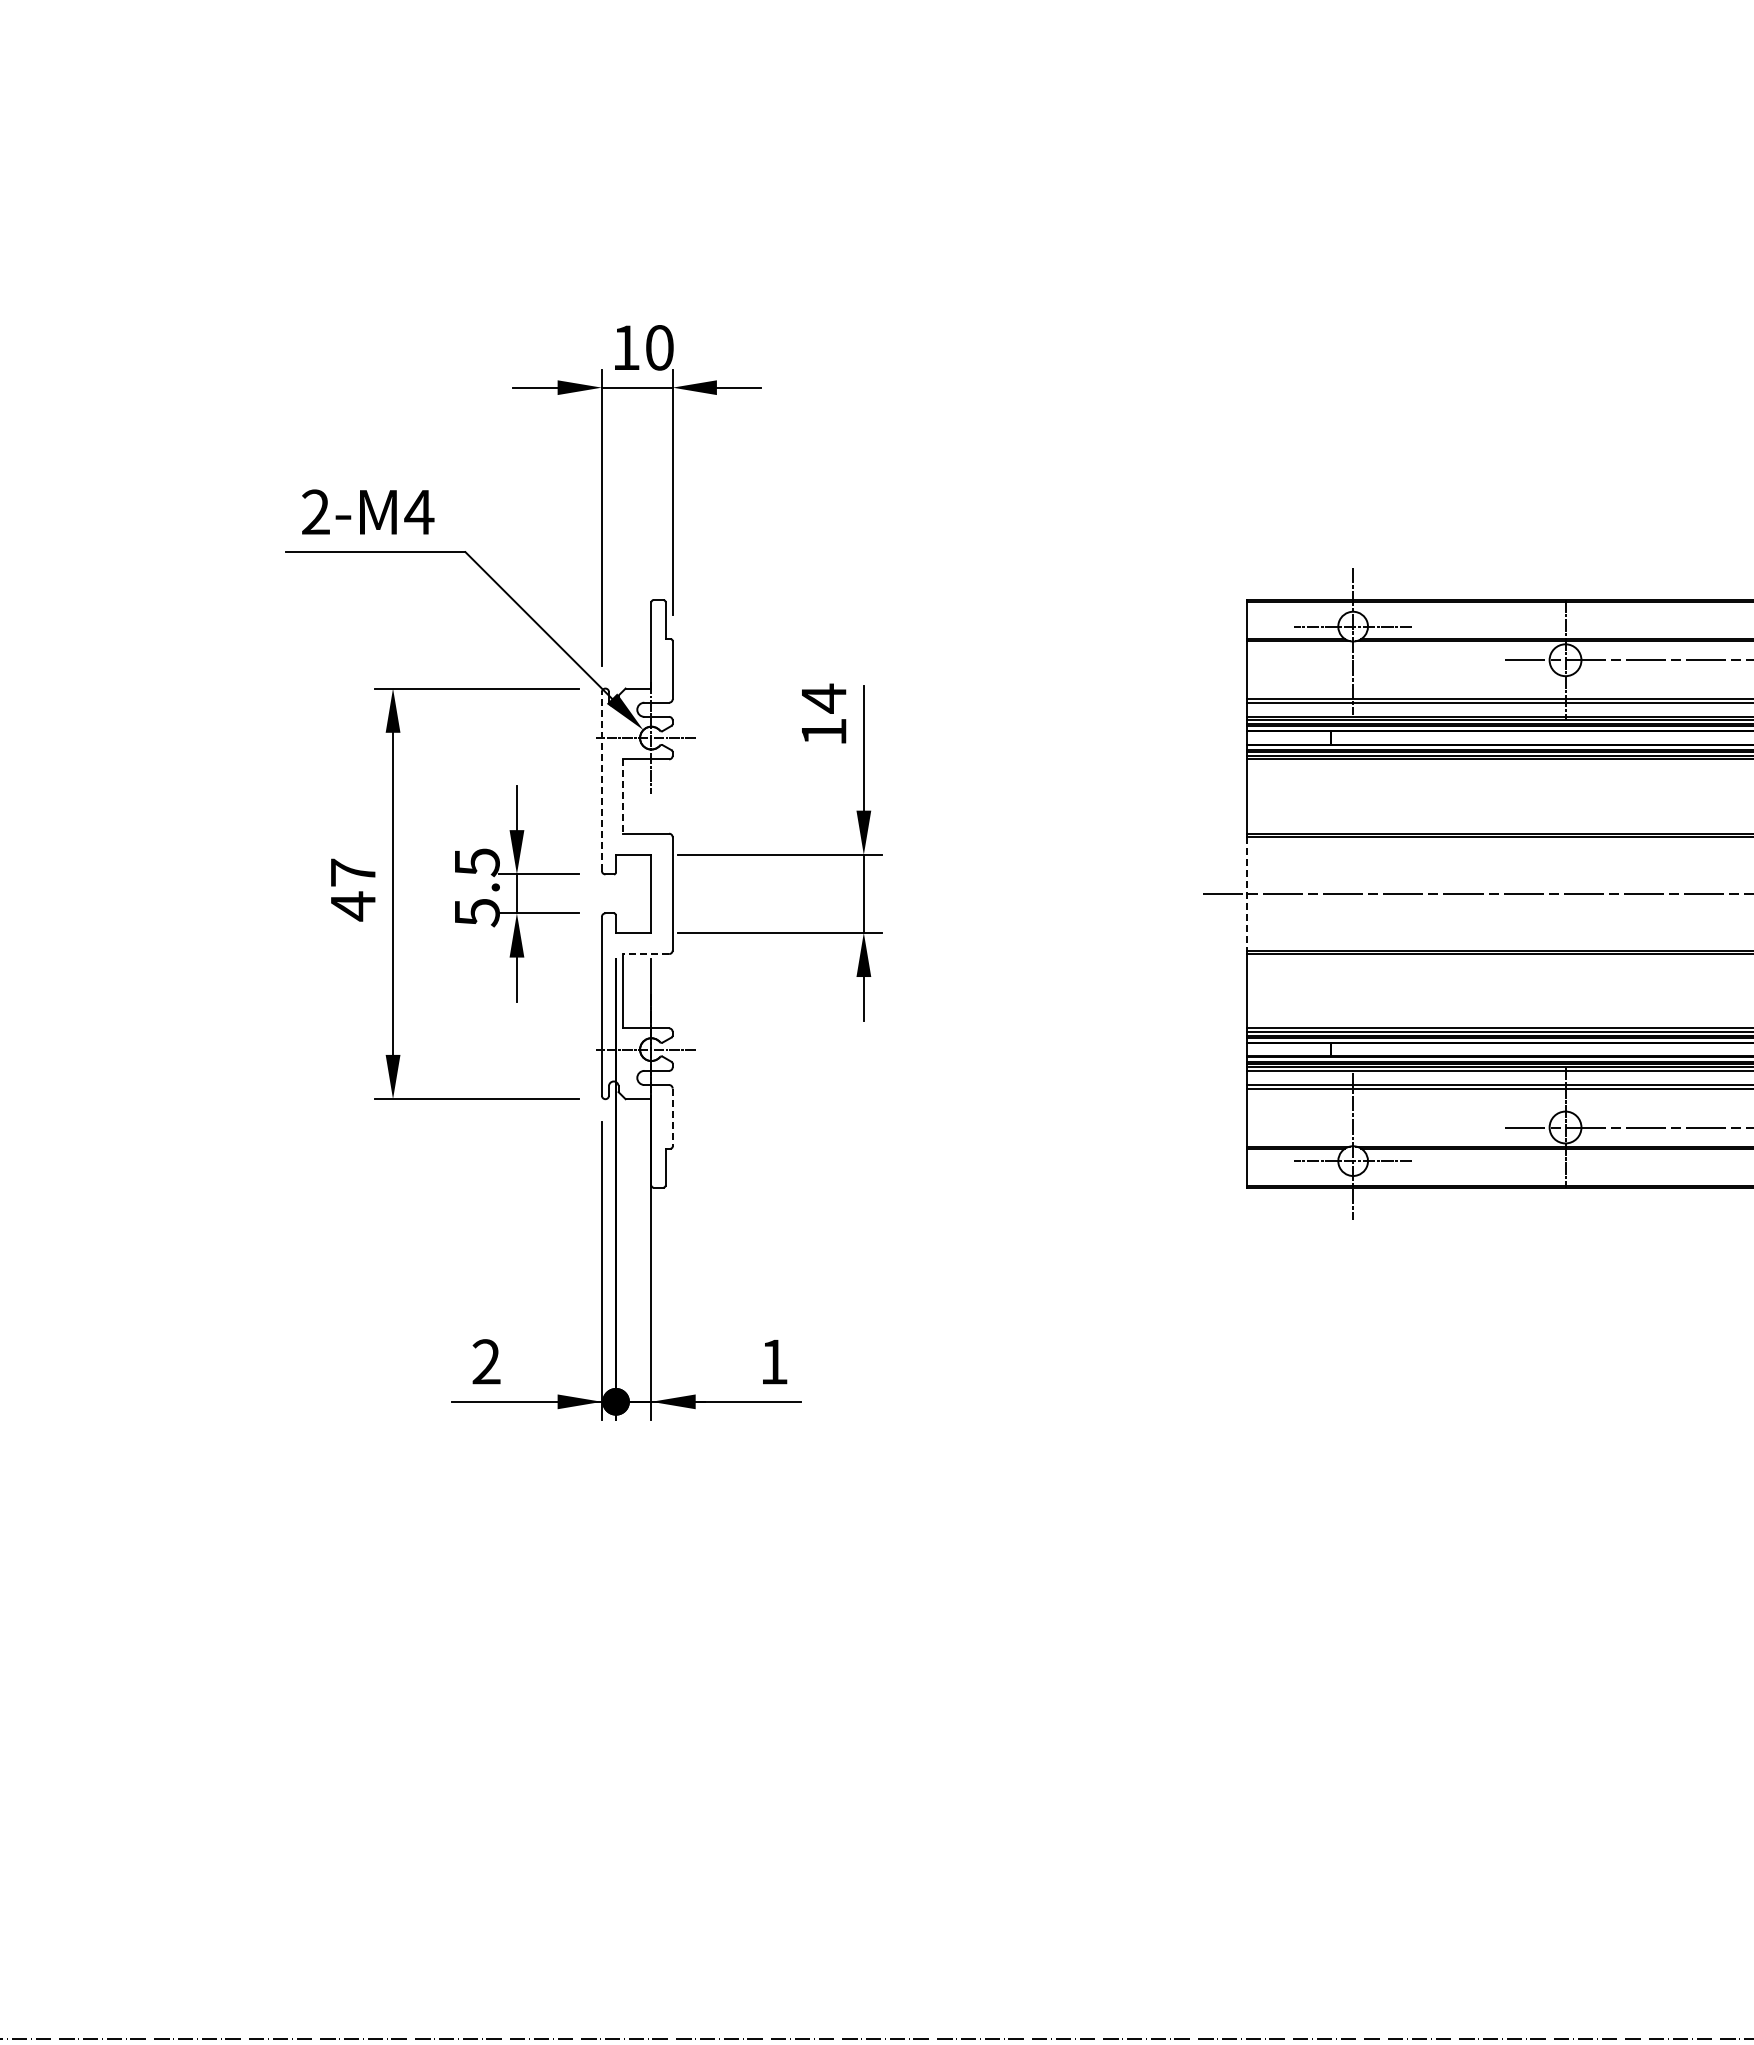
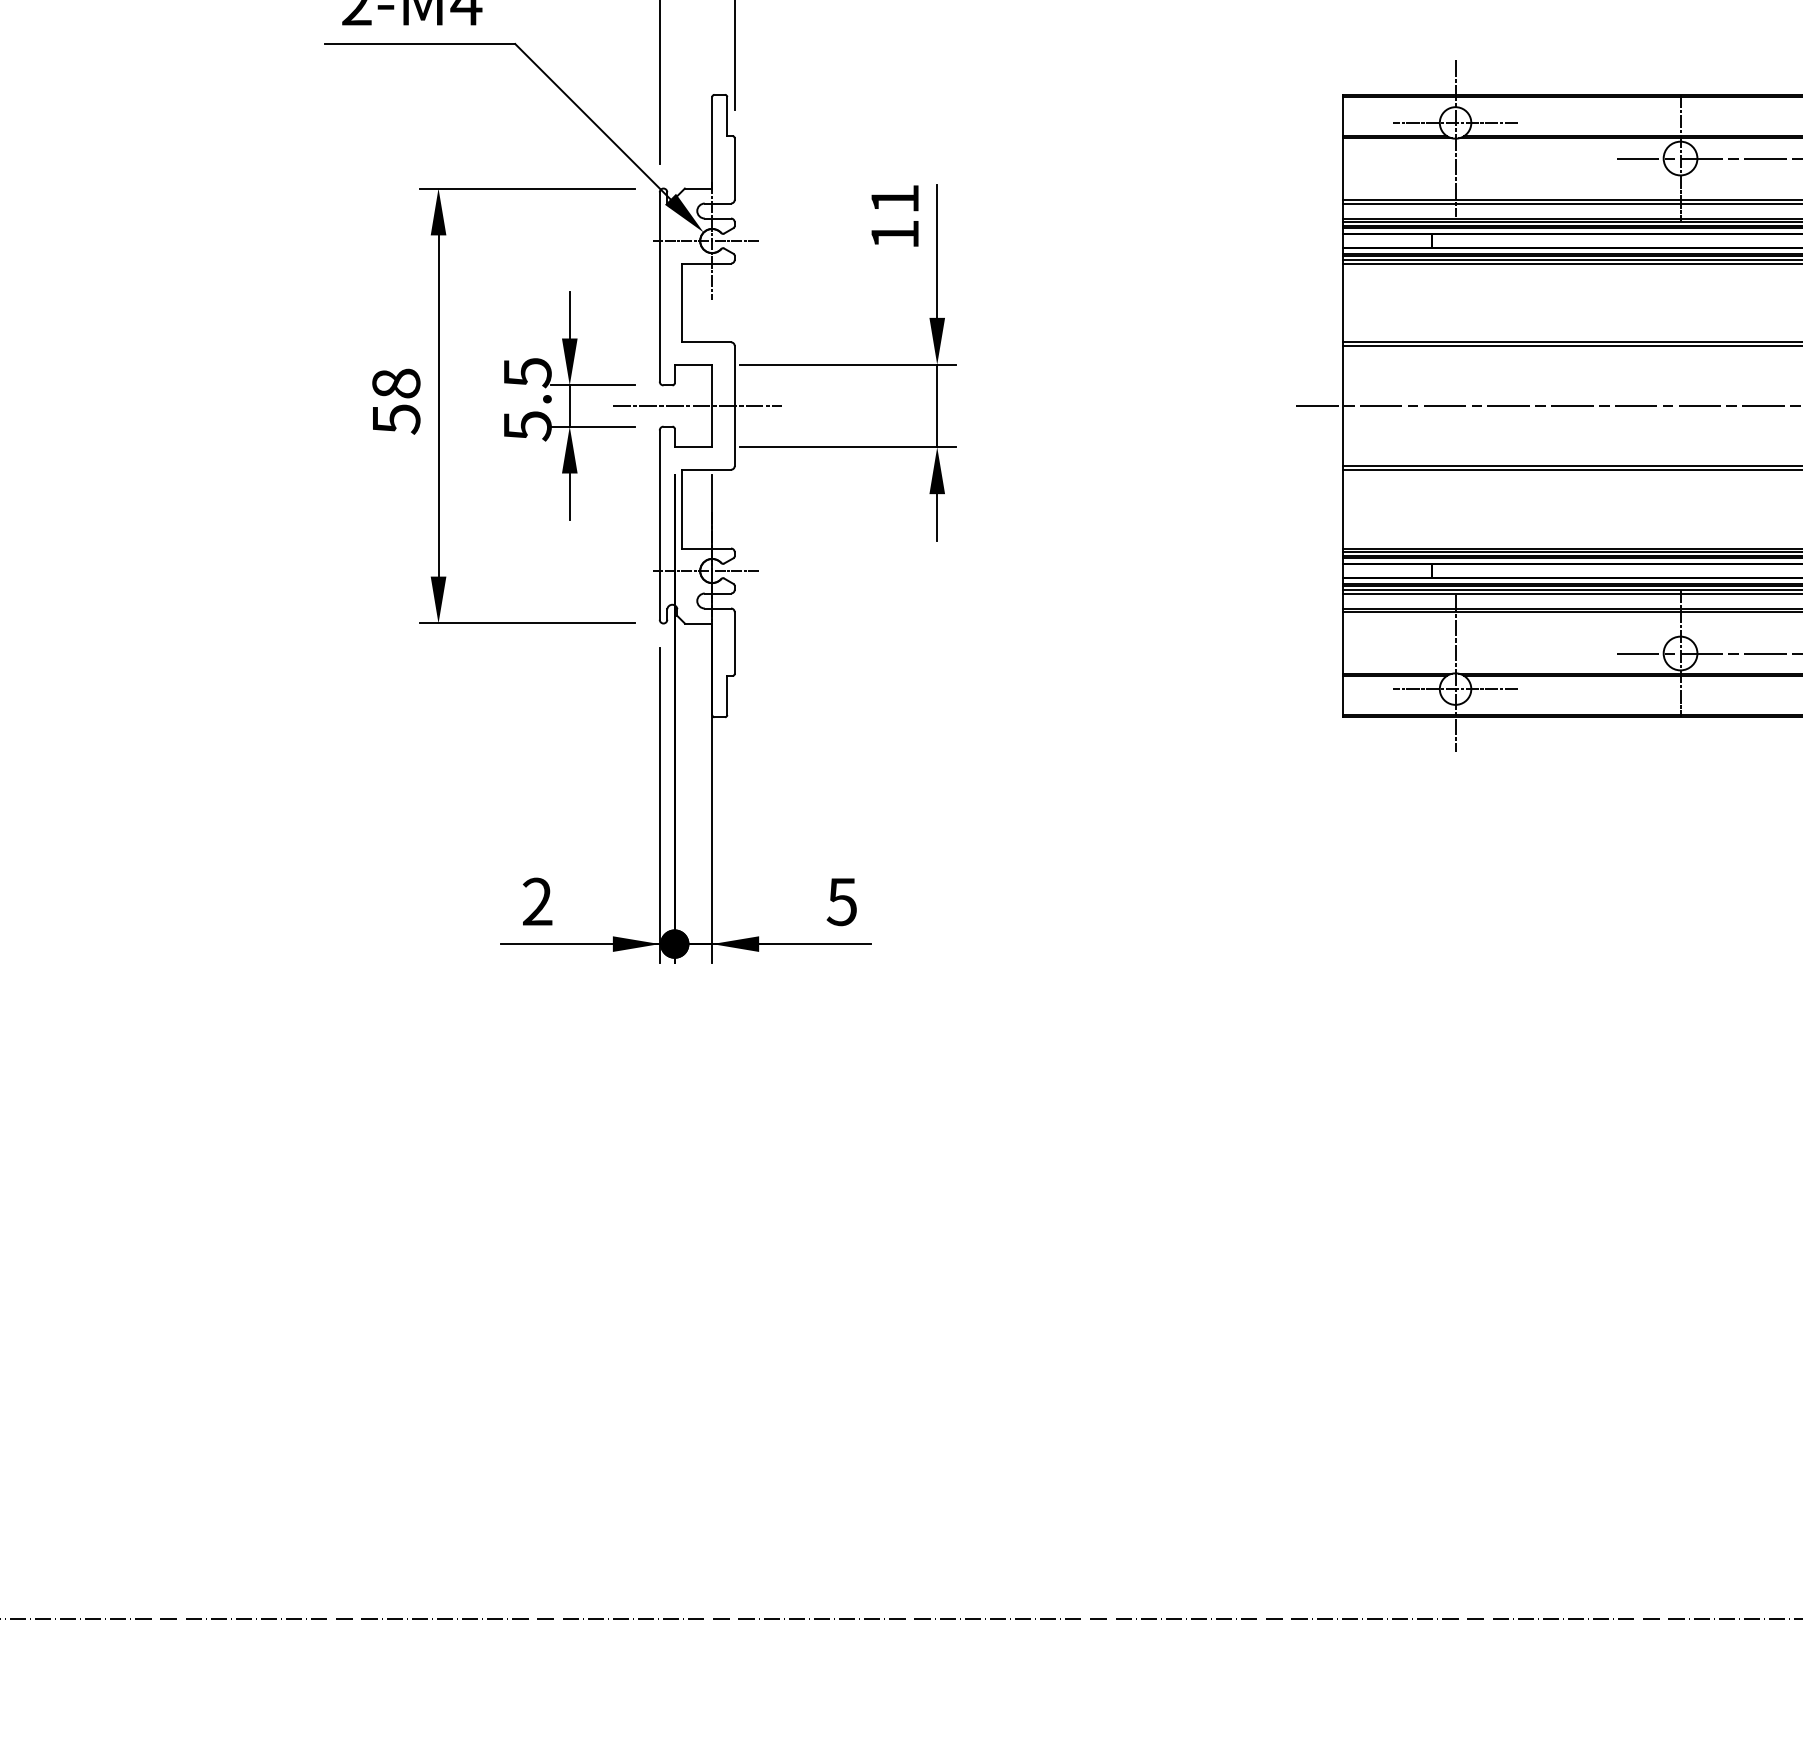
text: (824, 698) -> (895, 199), 14 -> 11
line: (601, 781) -> (659, 286), dashed -> solid
line: (623, 797) -> (682, 303), dashed -> solid
text: (353, 889) -> (396, 401), 47 -> 58
line: (636, 893) -> (696, 405), added
line: (1246, 893) -> (1342, 405), dashed -> solid
line: (645, 954) -> (705, 470), dashed -> solid
line: (672, 1118) -> (734, 643), dashed -> solid
text: (773, 1362) -> (841, 902), 1 -> 5

